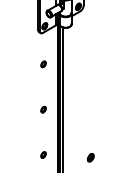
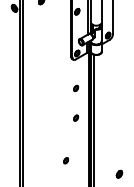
part: (44, 109) -> (76, 117), moved
part: (42, 154) -> (65, 160), moved

